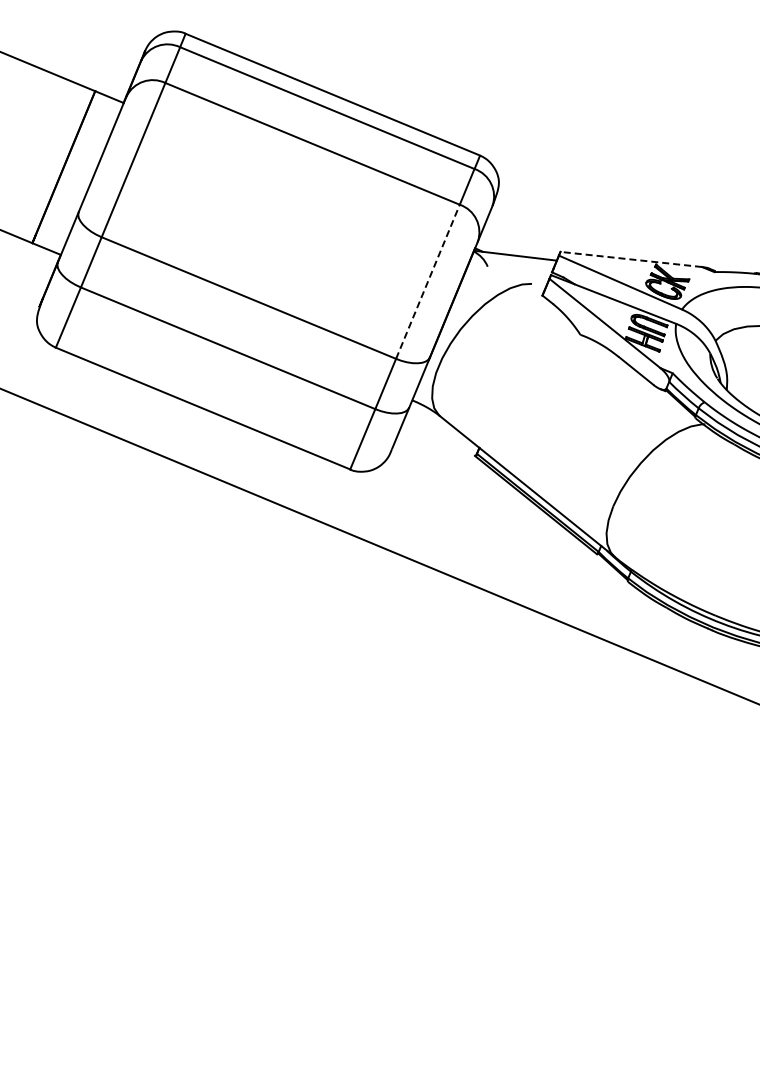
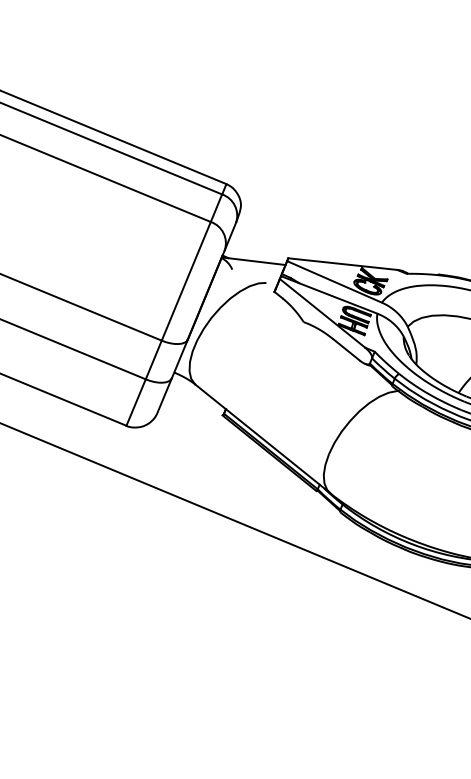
line: (630, 259) -> (342, 264), dashed -> solid
line: (428, 281) -> (186, 281), dashed -> solid

